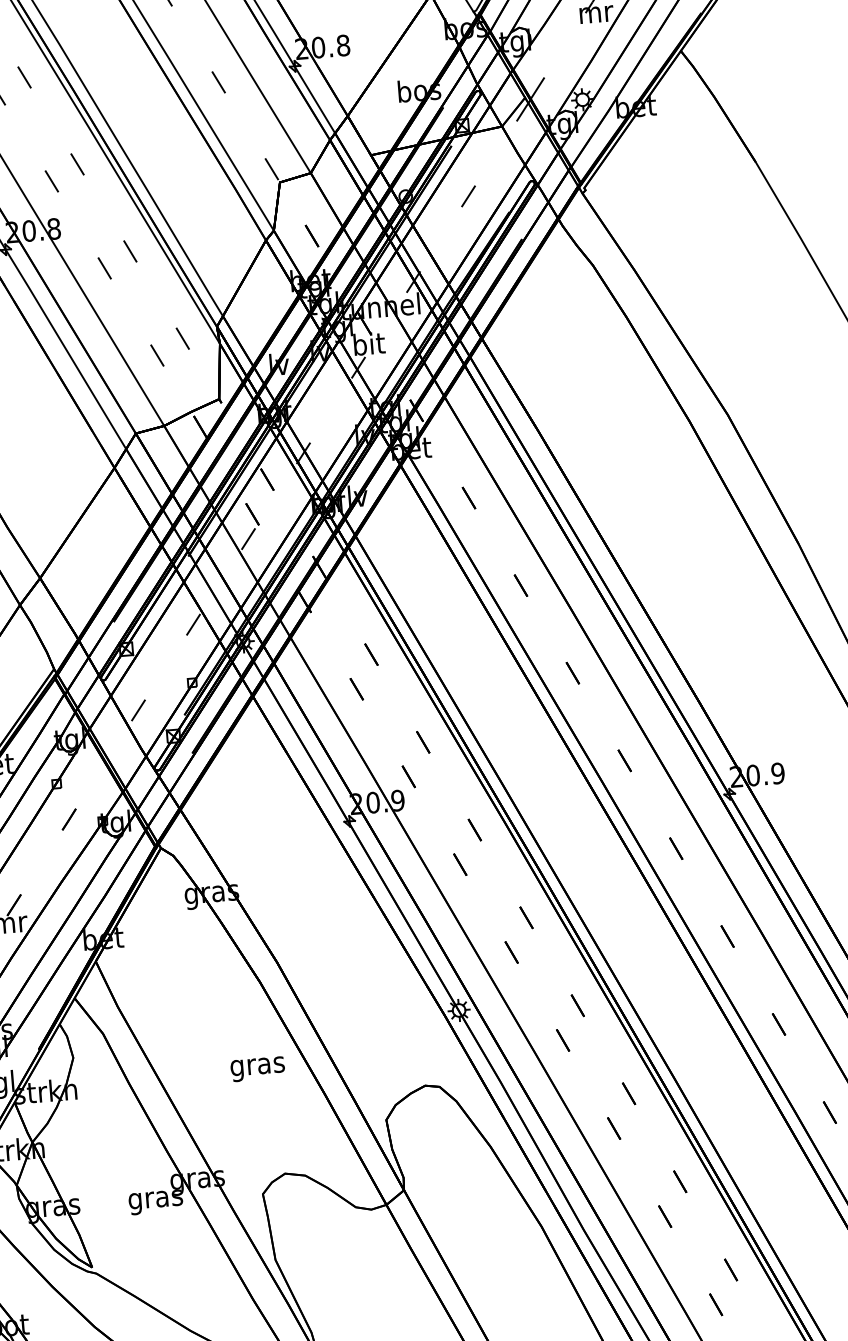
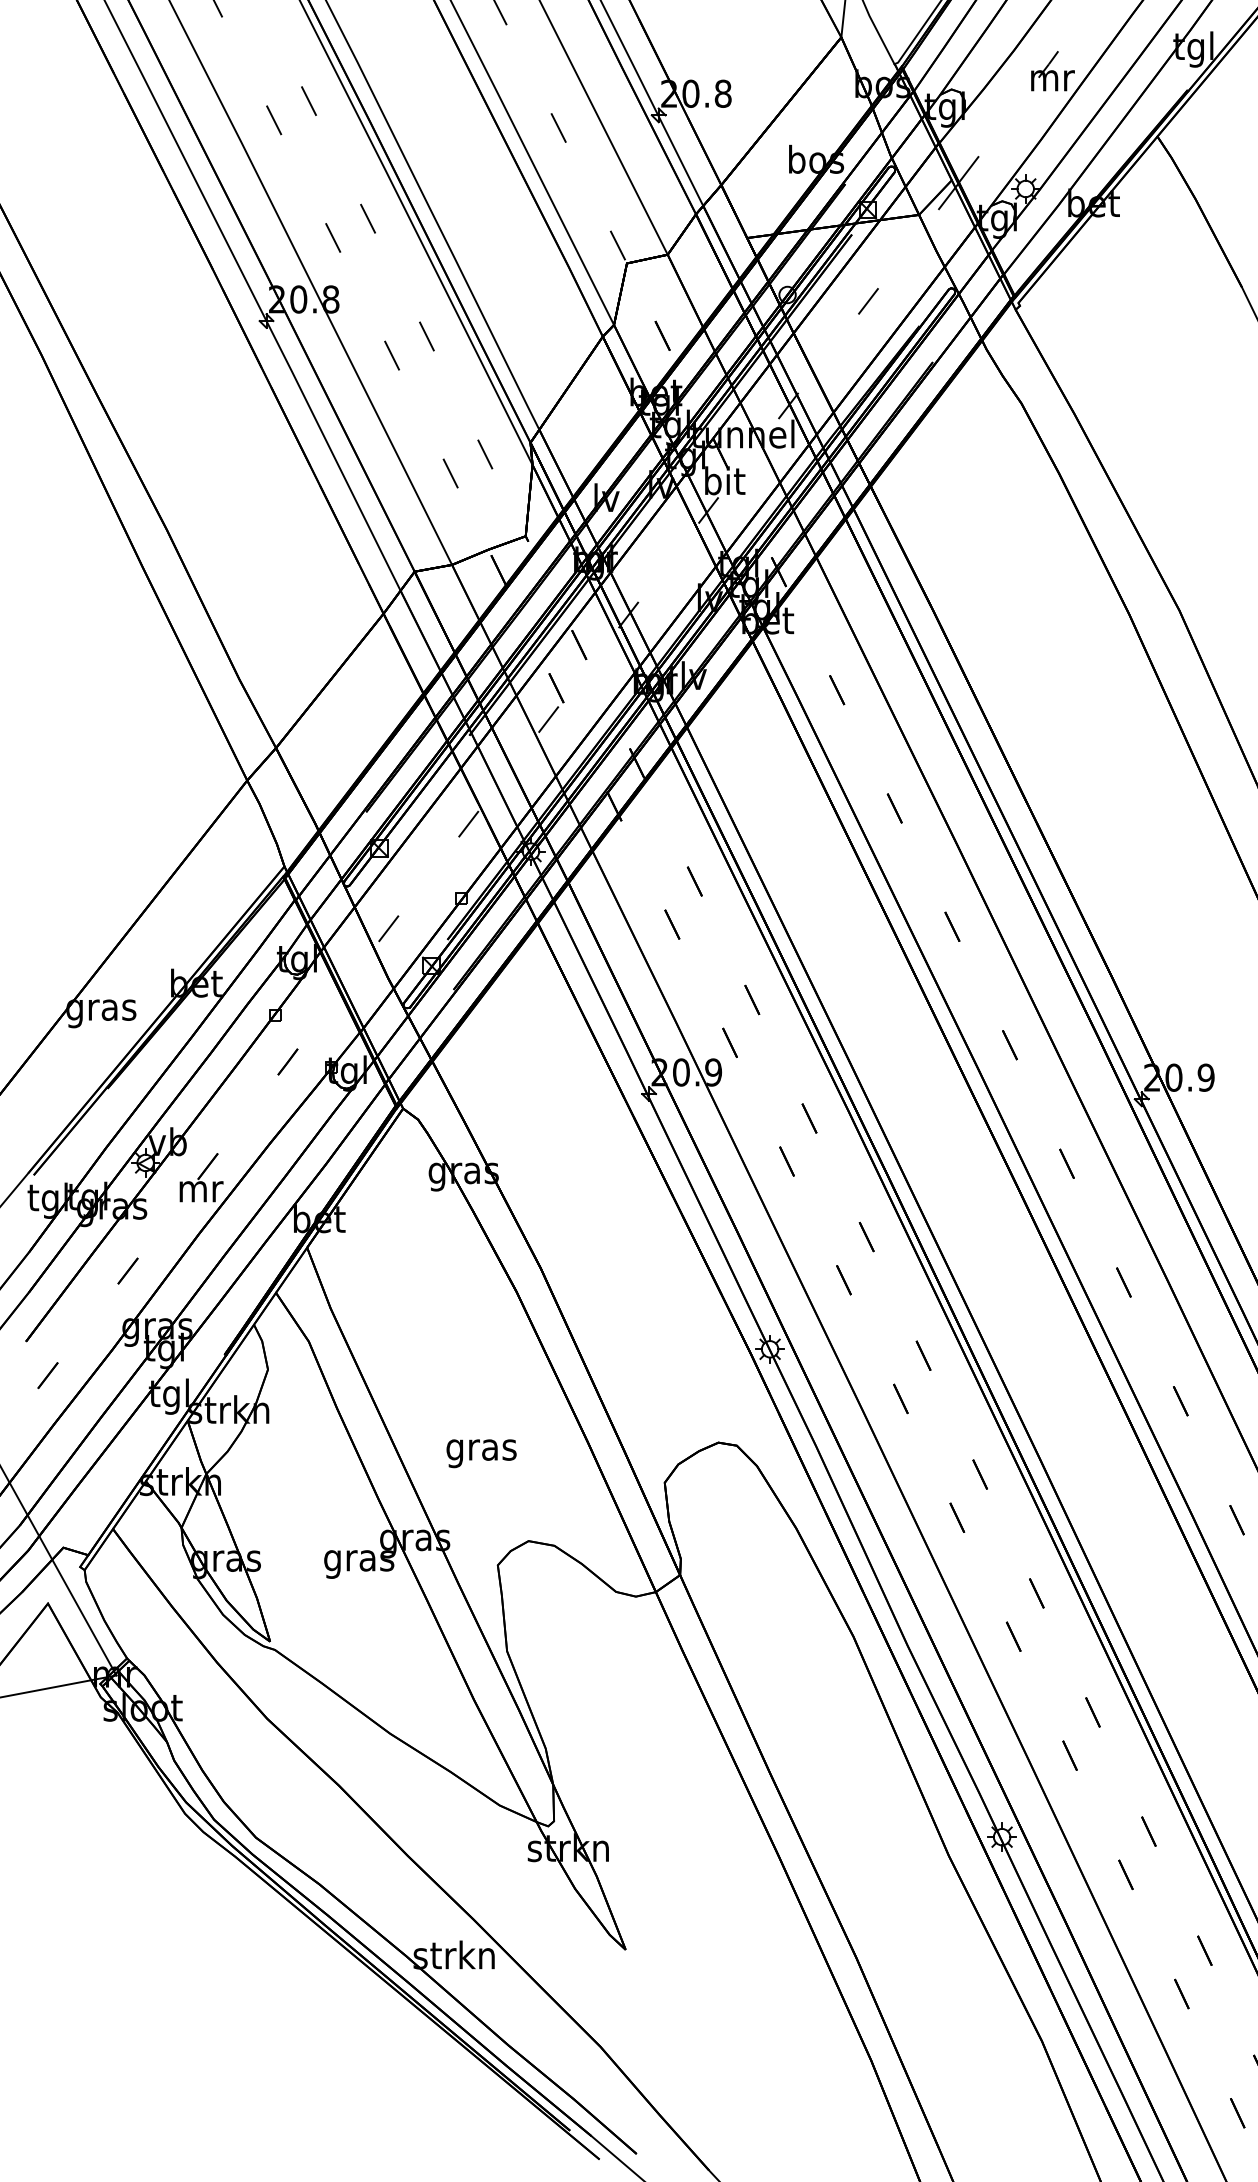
text: (257, 1069) -> (481, 1453), moved

